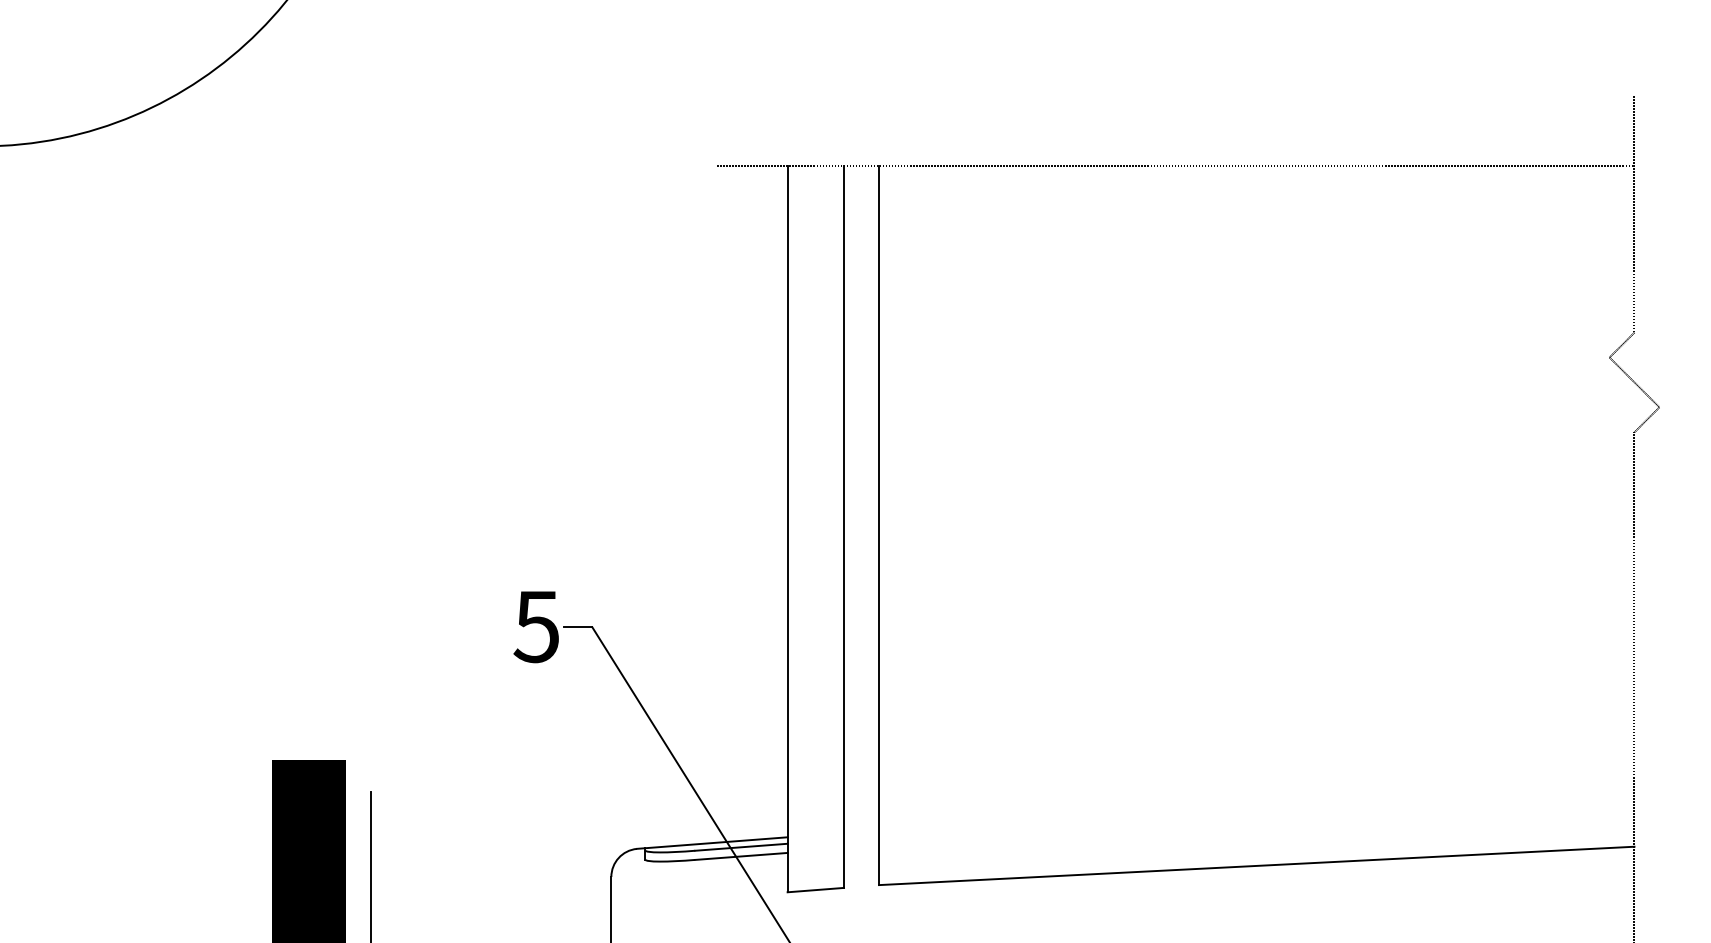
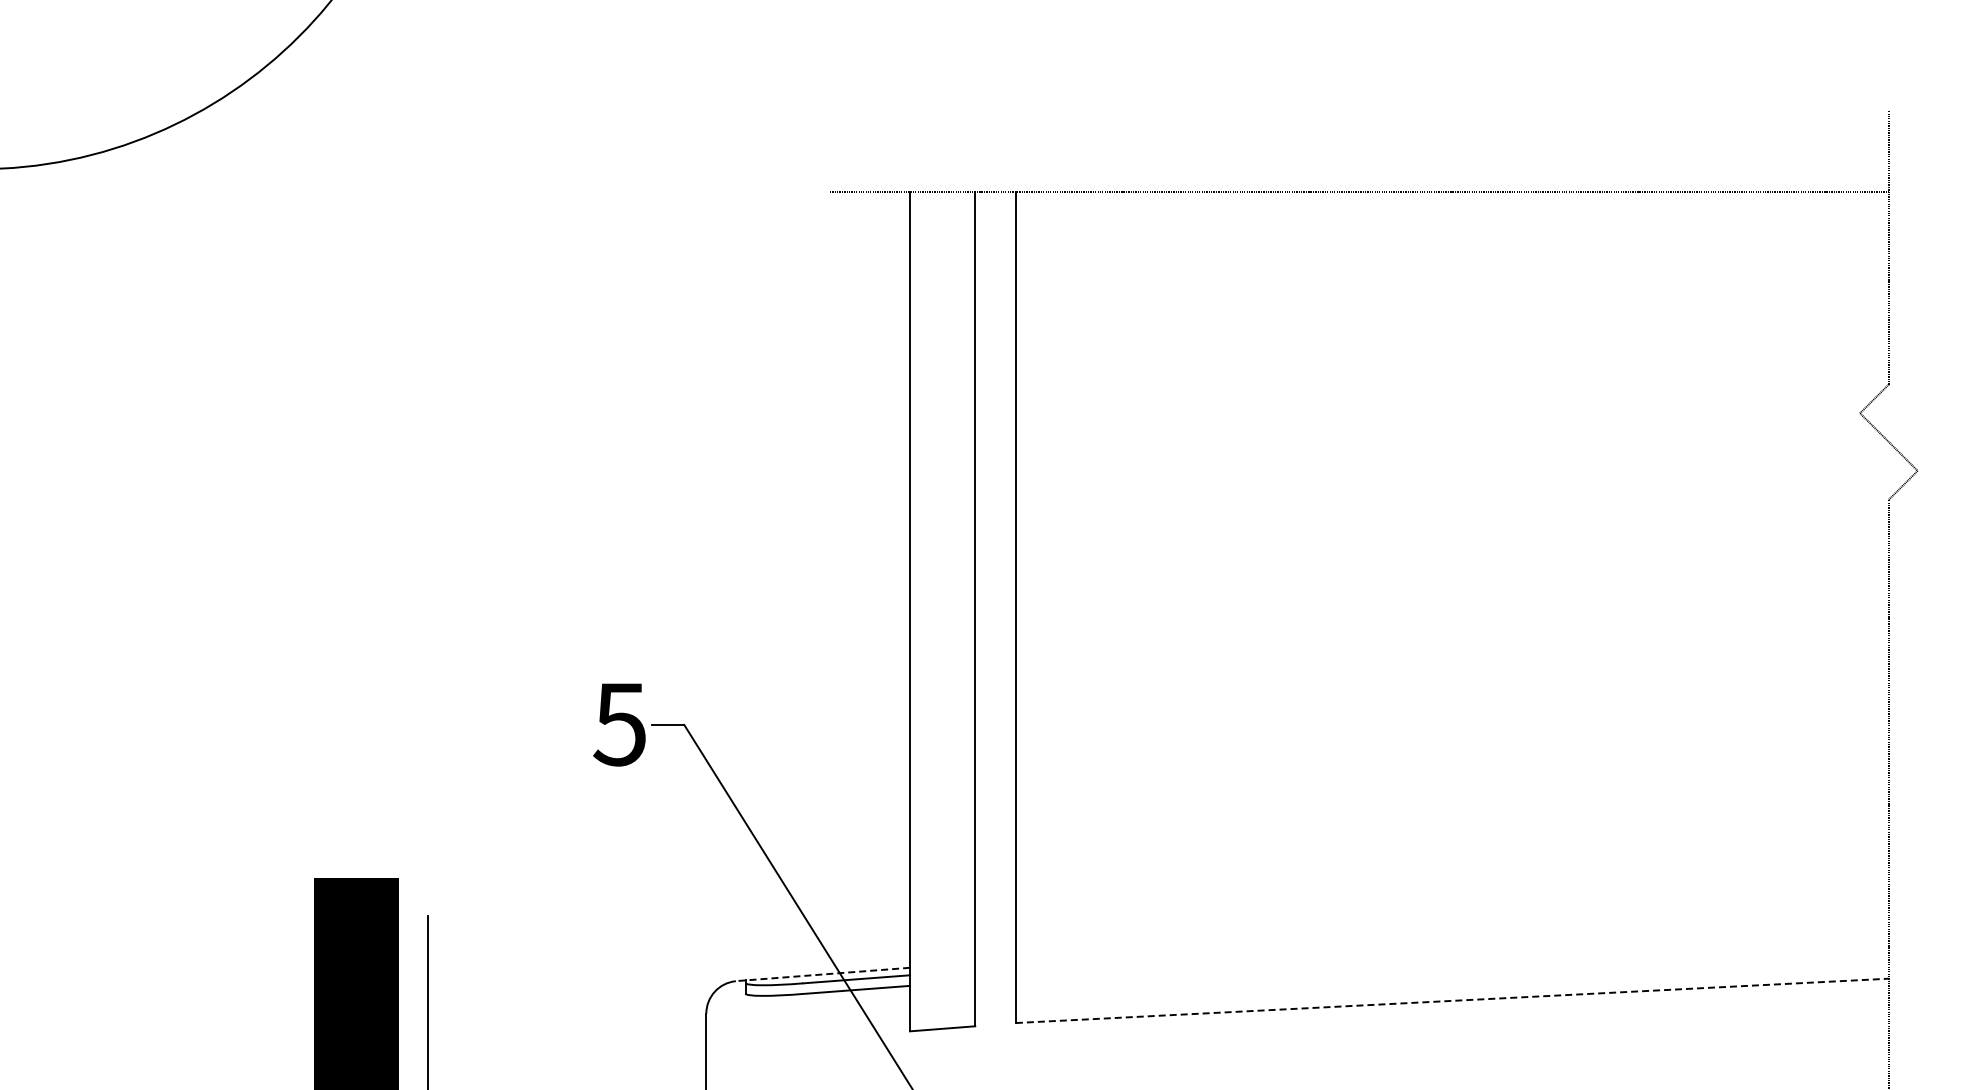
line: (711, 843) -> (822, 974), solid -> dashed
line: (1256, 865) -> (1452, 1000), solid -> dashed

